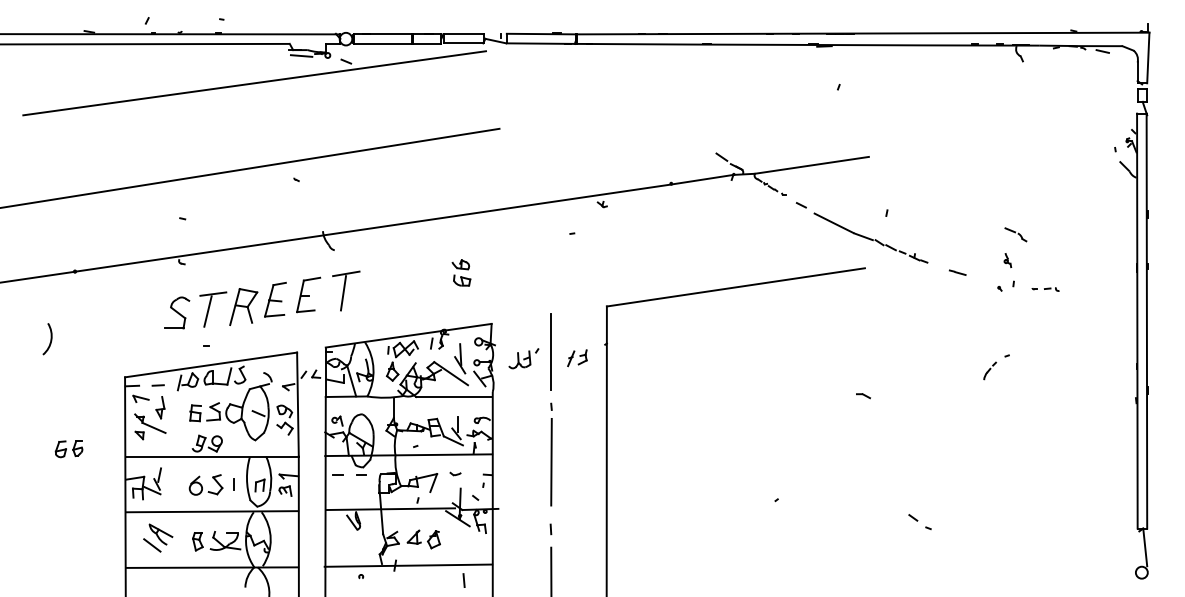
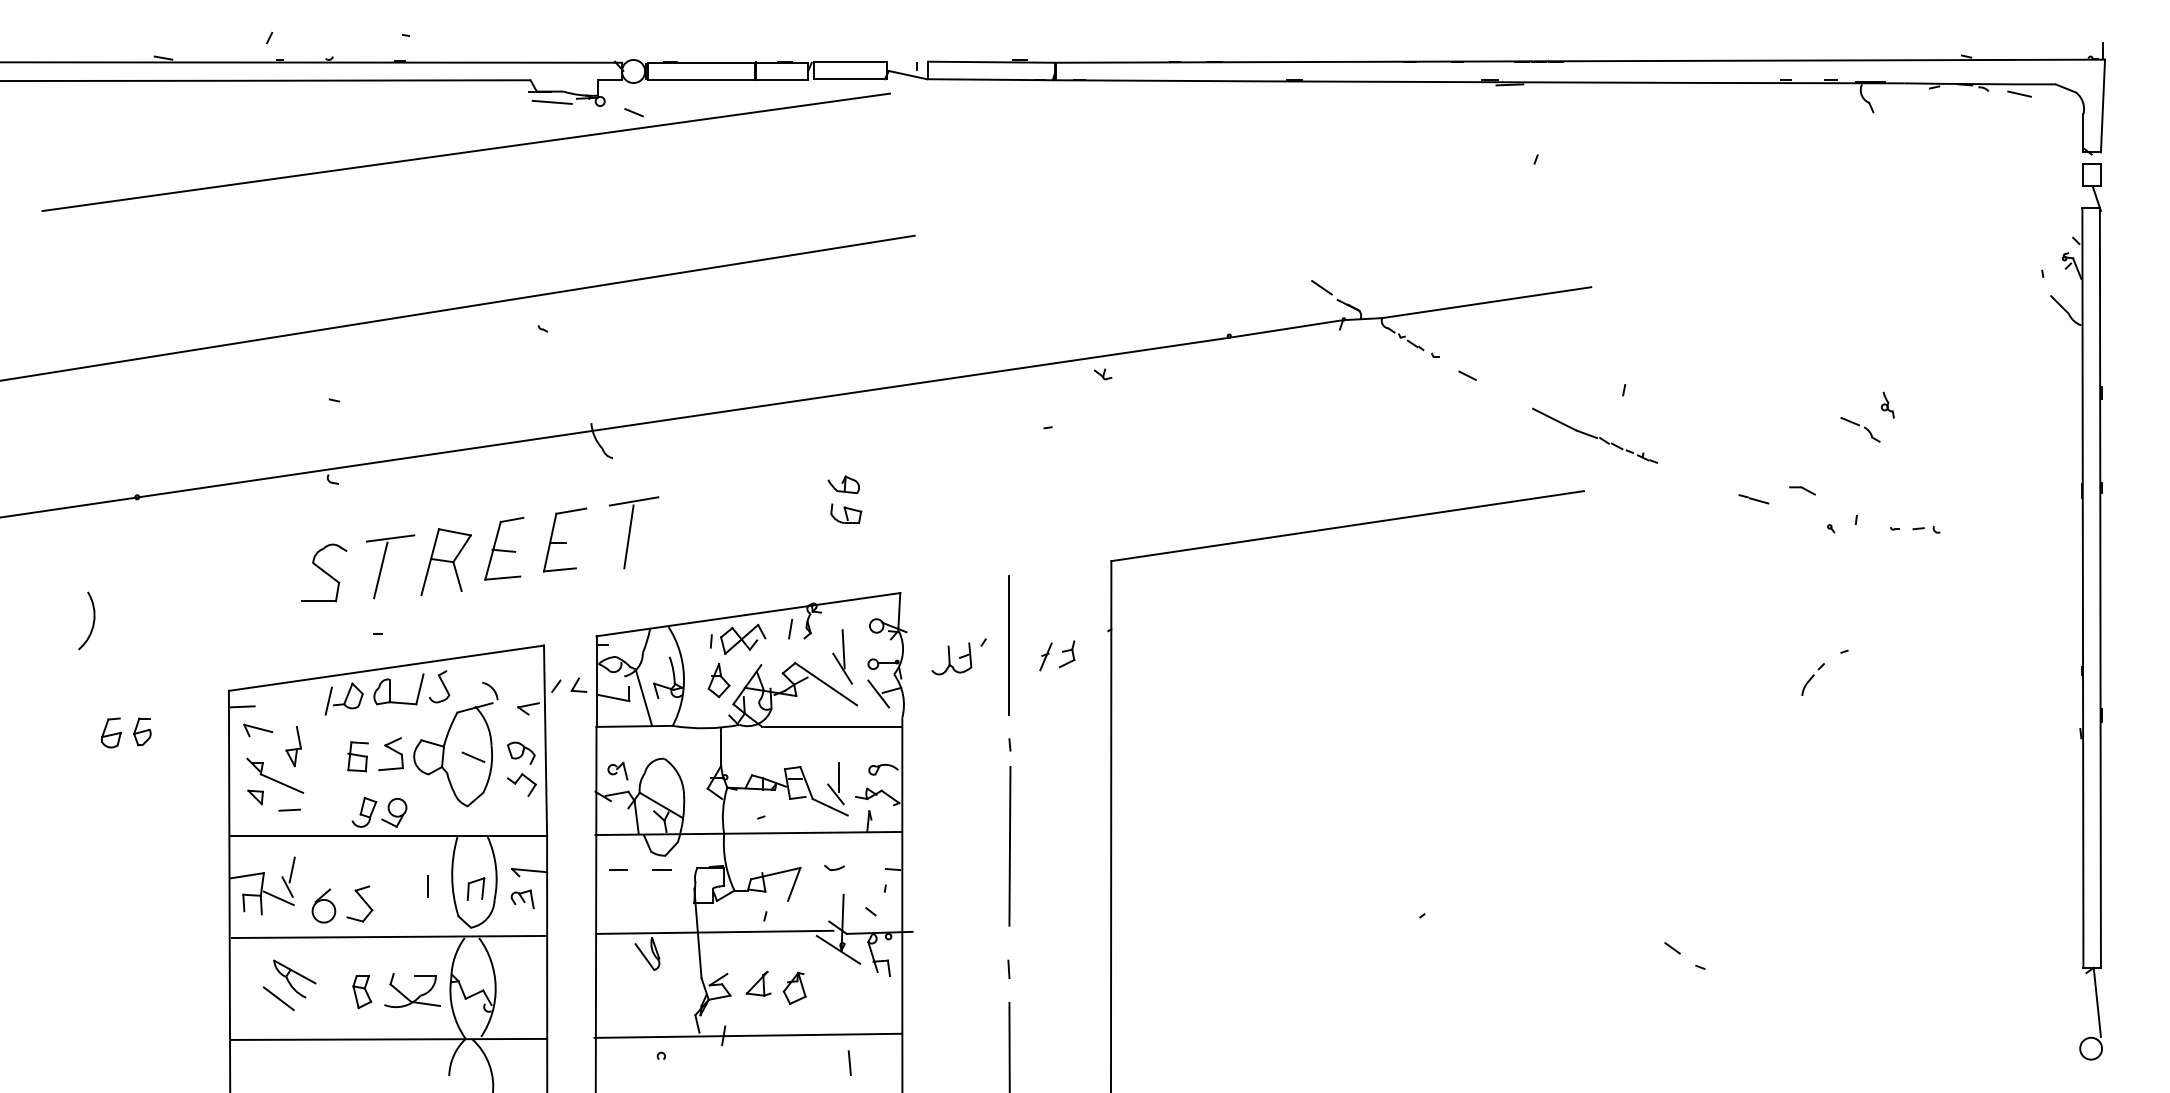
part: (870, 237) -> (1594, 434), size x0.6
part: (1007, 260) -> (1887, 405), moved
line: (157, 385) -> (288, 810), moved
part: (863, 396) -> (1802, 491), moved
part: (68, 449) -> (125, 733), moved
part: (205, 484) -> (341, 903), moved

